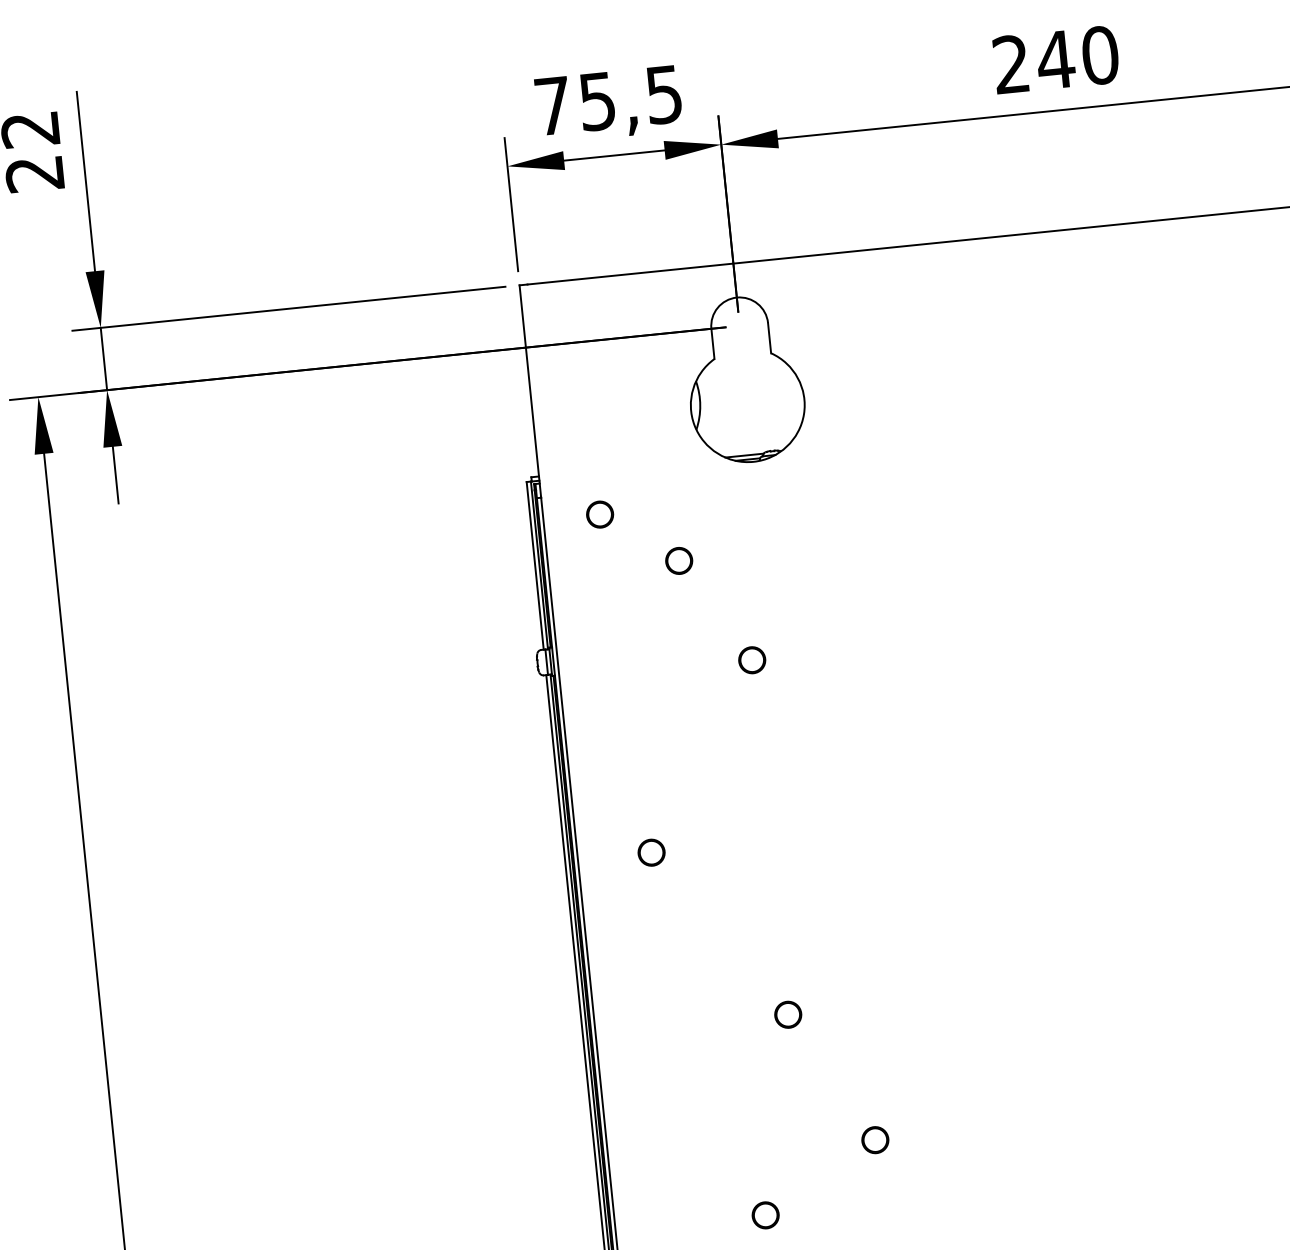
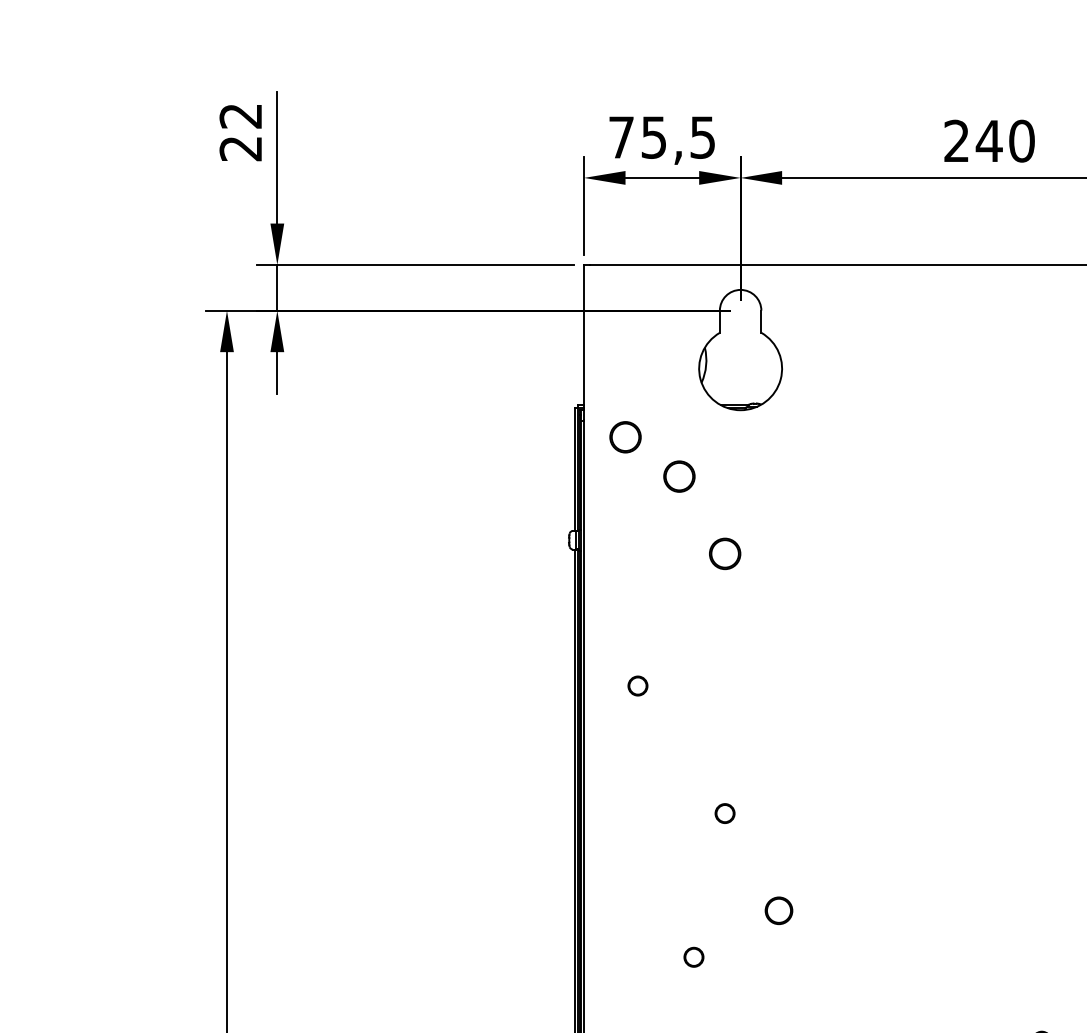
circle: (599, 513) -> (625, 436), size x1.6
circle: (679, 560) -> (679, 476), size x1.6
circle: (751, 659) -> (724, 553), size x1.6
circle: (874, 1139) -> (778, 910), size x1.4

